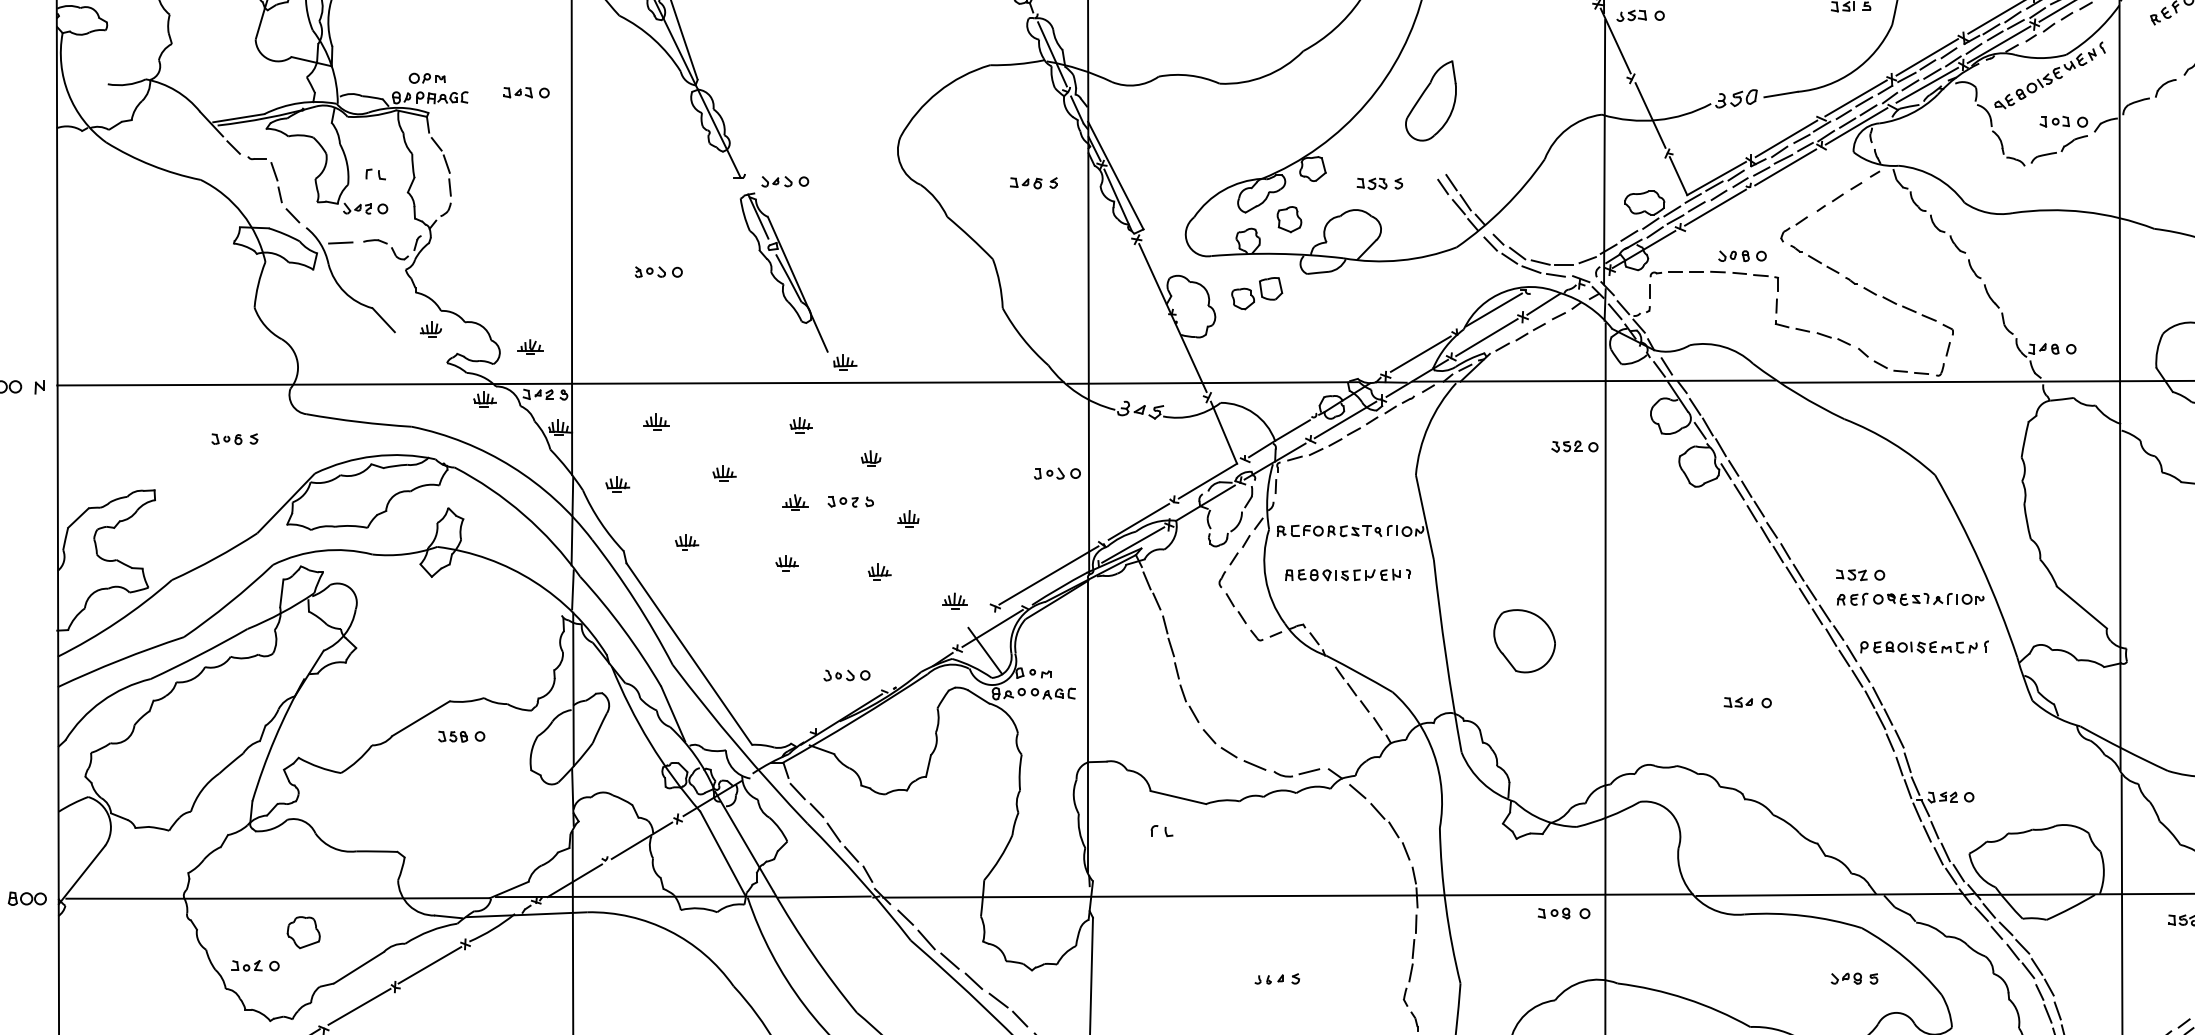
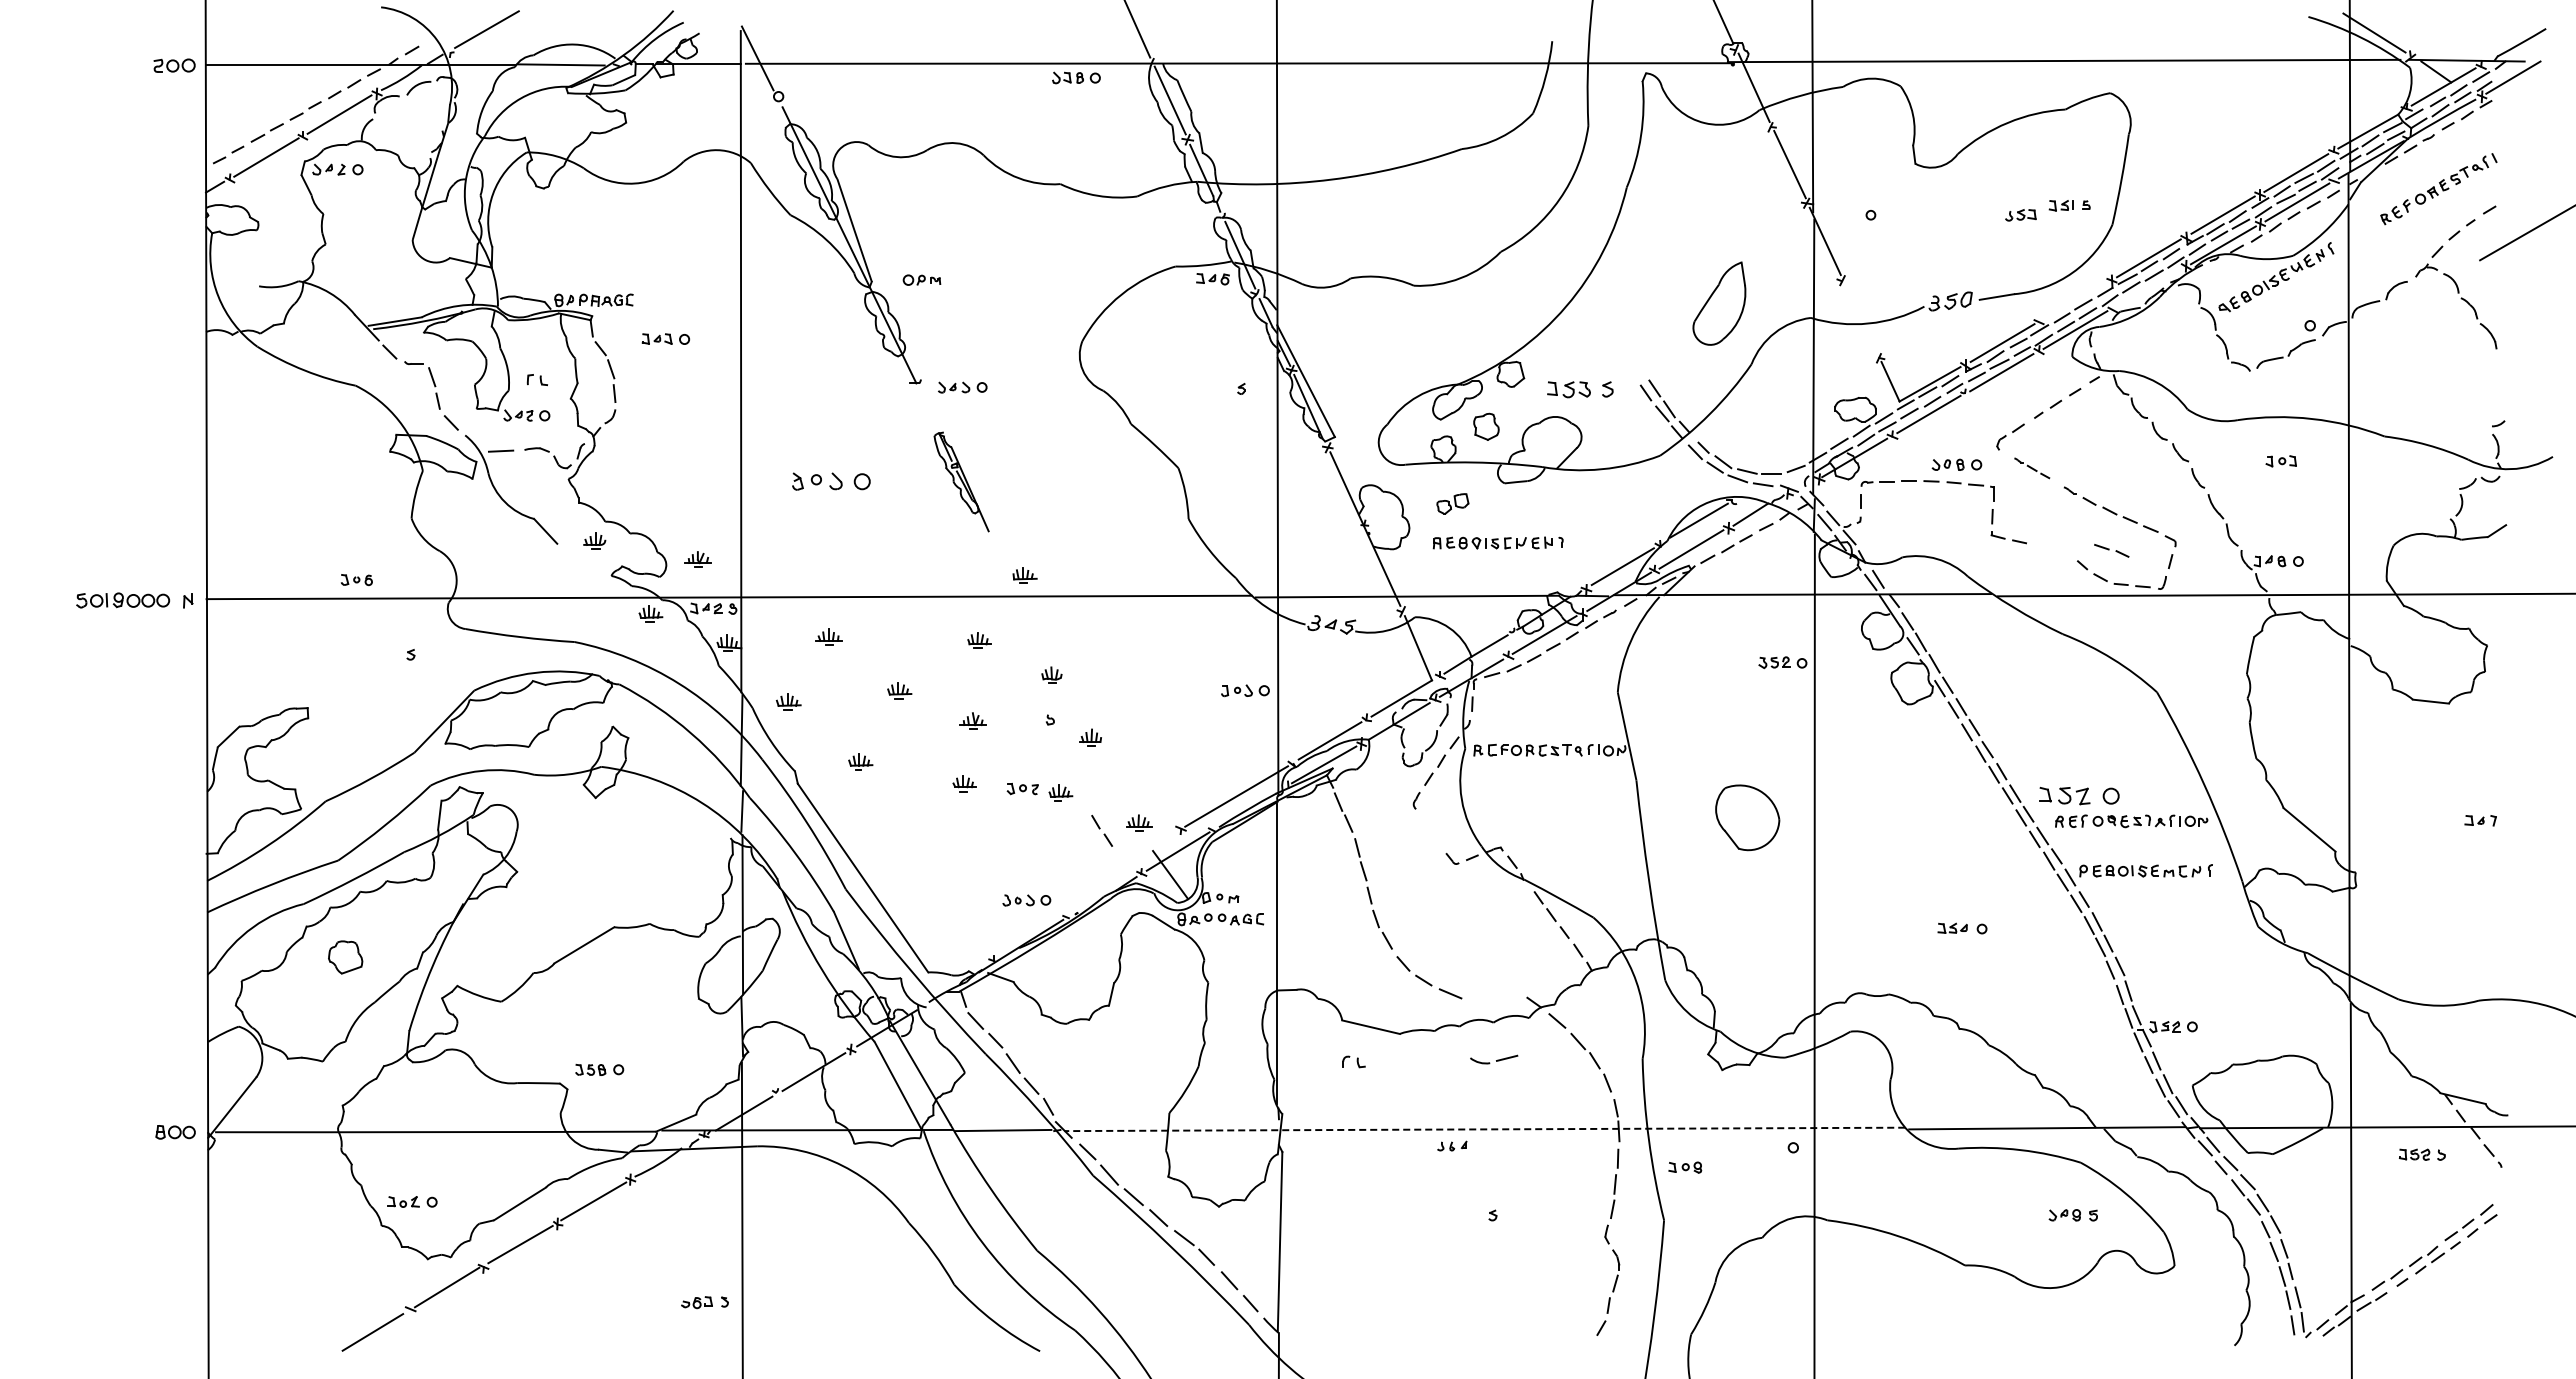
part: (1631, 16) -> (2020, 215), moved
part: (426, 77) -> (921, 279), moved
line: (1926, 85) -> (2148, 287), removed
part: (526, 92) -> (665, 338), moved
line: (1855, 97) -> (2074, 300), removed
part: (1431, 100) -> (1719, 303), moved
line: (1649, 115) -> (1860, 318), removed
part: (2054, 121) -> (2280, 461), moved
part: (1025, 183) -> (1212, 279), moved
part: (1380, 183) -> (1580, 389), size x1.4
part: (1814, 259) -> (2031, 468), size x0.7
part: (658, 272) -> (831, 481), size x1.6
part: (784, 272) -> (961, 481), size x0.6
part: (1256, 293) -> (1452, 503), size x0.6
part: (1833, 338) -> (2111, 550), moved
part: (226, 439) -> (356, 580), moved
part: (842, 502) -> (1022, 789), moved
part: (1347, 574) -> (1497, 542), moved
part: (1860, 575) -> (2079, 796), size x1.6
part: (1235, 608) -> (1101, 830), moved
part: (1524, 640) -> (1747, 817), moved
part: (461, 736) -> (599, 1069), moved
part: (1297, 772) -> (1494, 1059), moved
line: (1287, 896) -> (1484, 1129), solid -> dashed
part: (1554, 913) -> (1685, 1167), moved
part: (303, 932) -> (345, 957), moved
part: (1269, 978) -> (1452, 1145), moved

